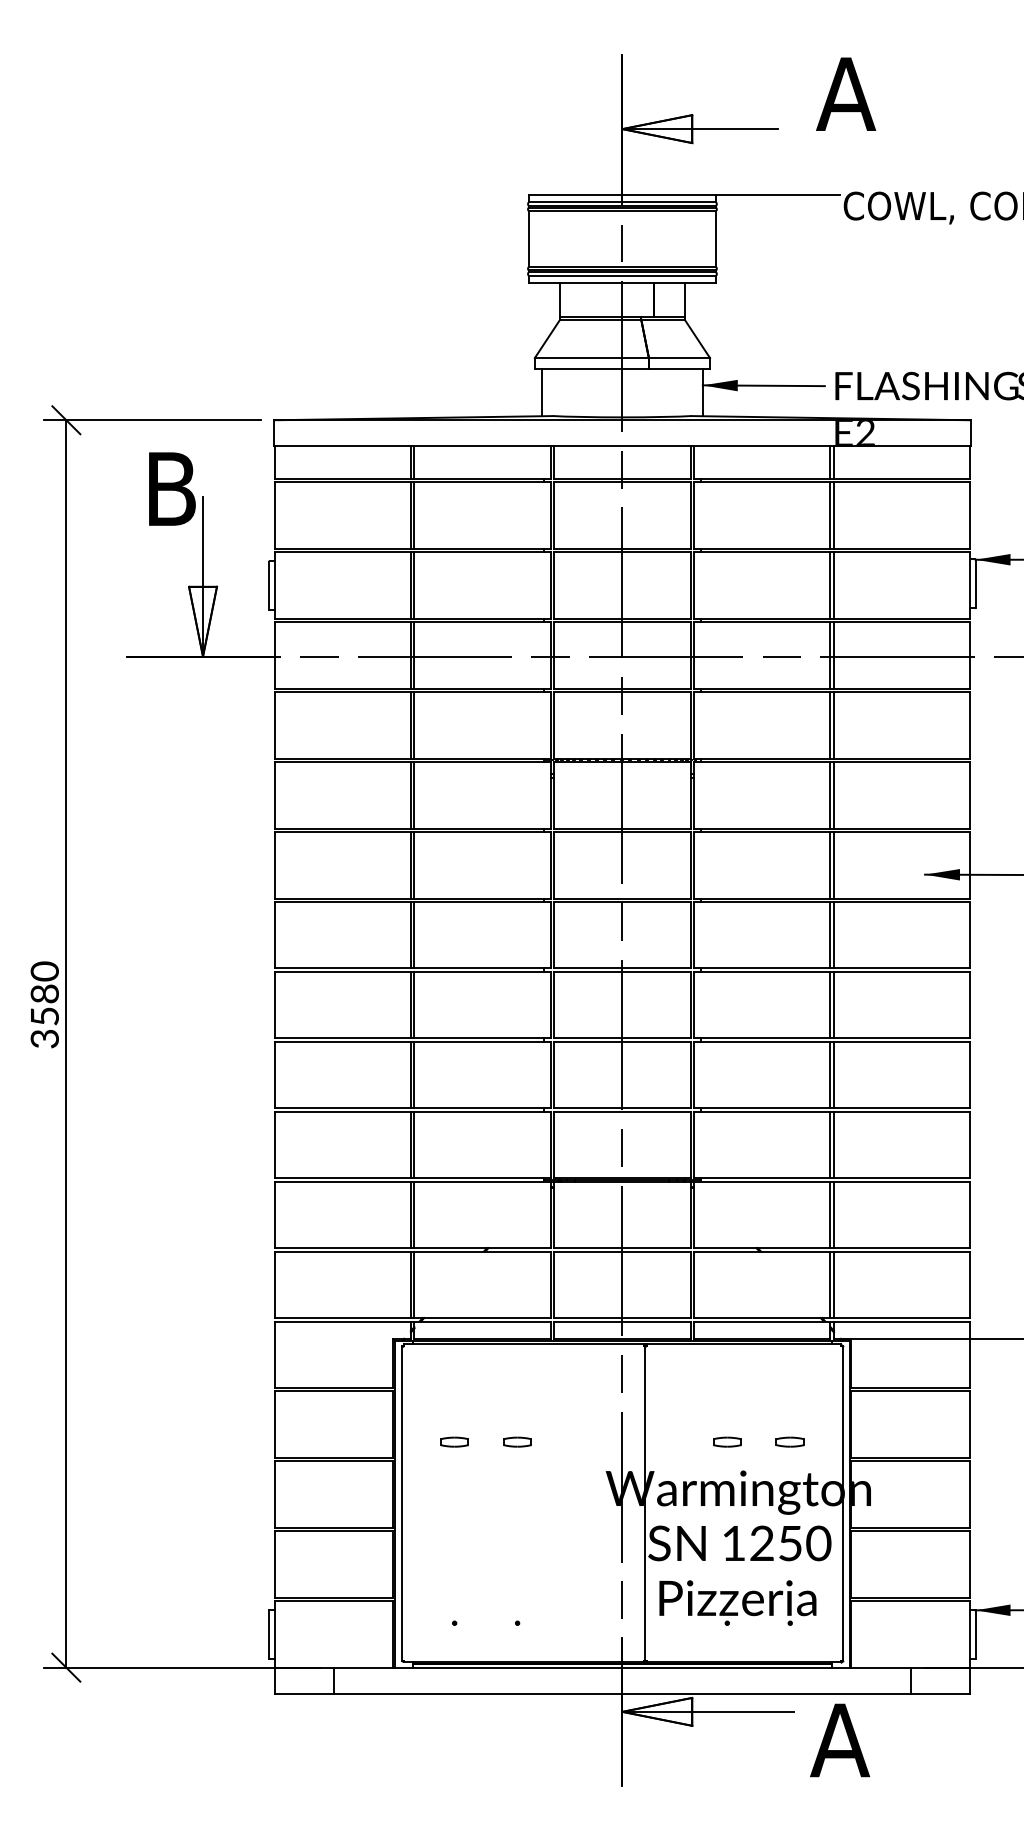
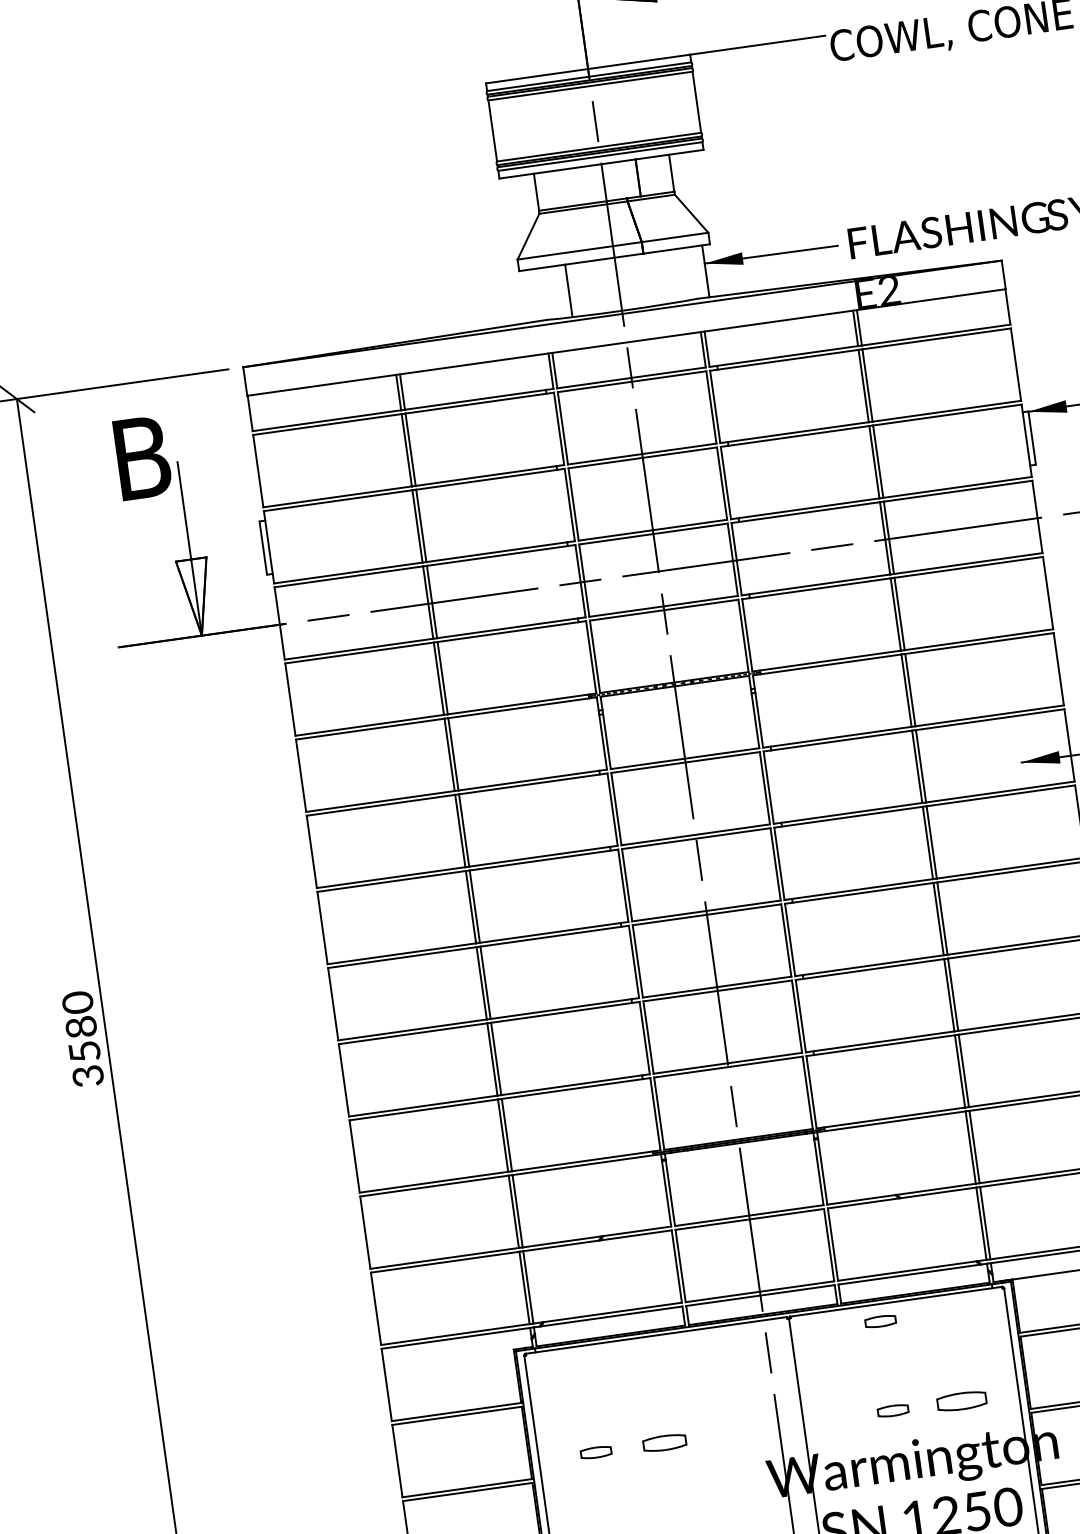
line: (542, 392) -> (569, 290), moved
part: (727, 1359) -> (880, 1320), added
part: (517, 1441) -> (664, 1442), size x1.4
part: (789, 1441) -> (960, 1400), size x1.6

